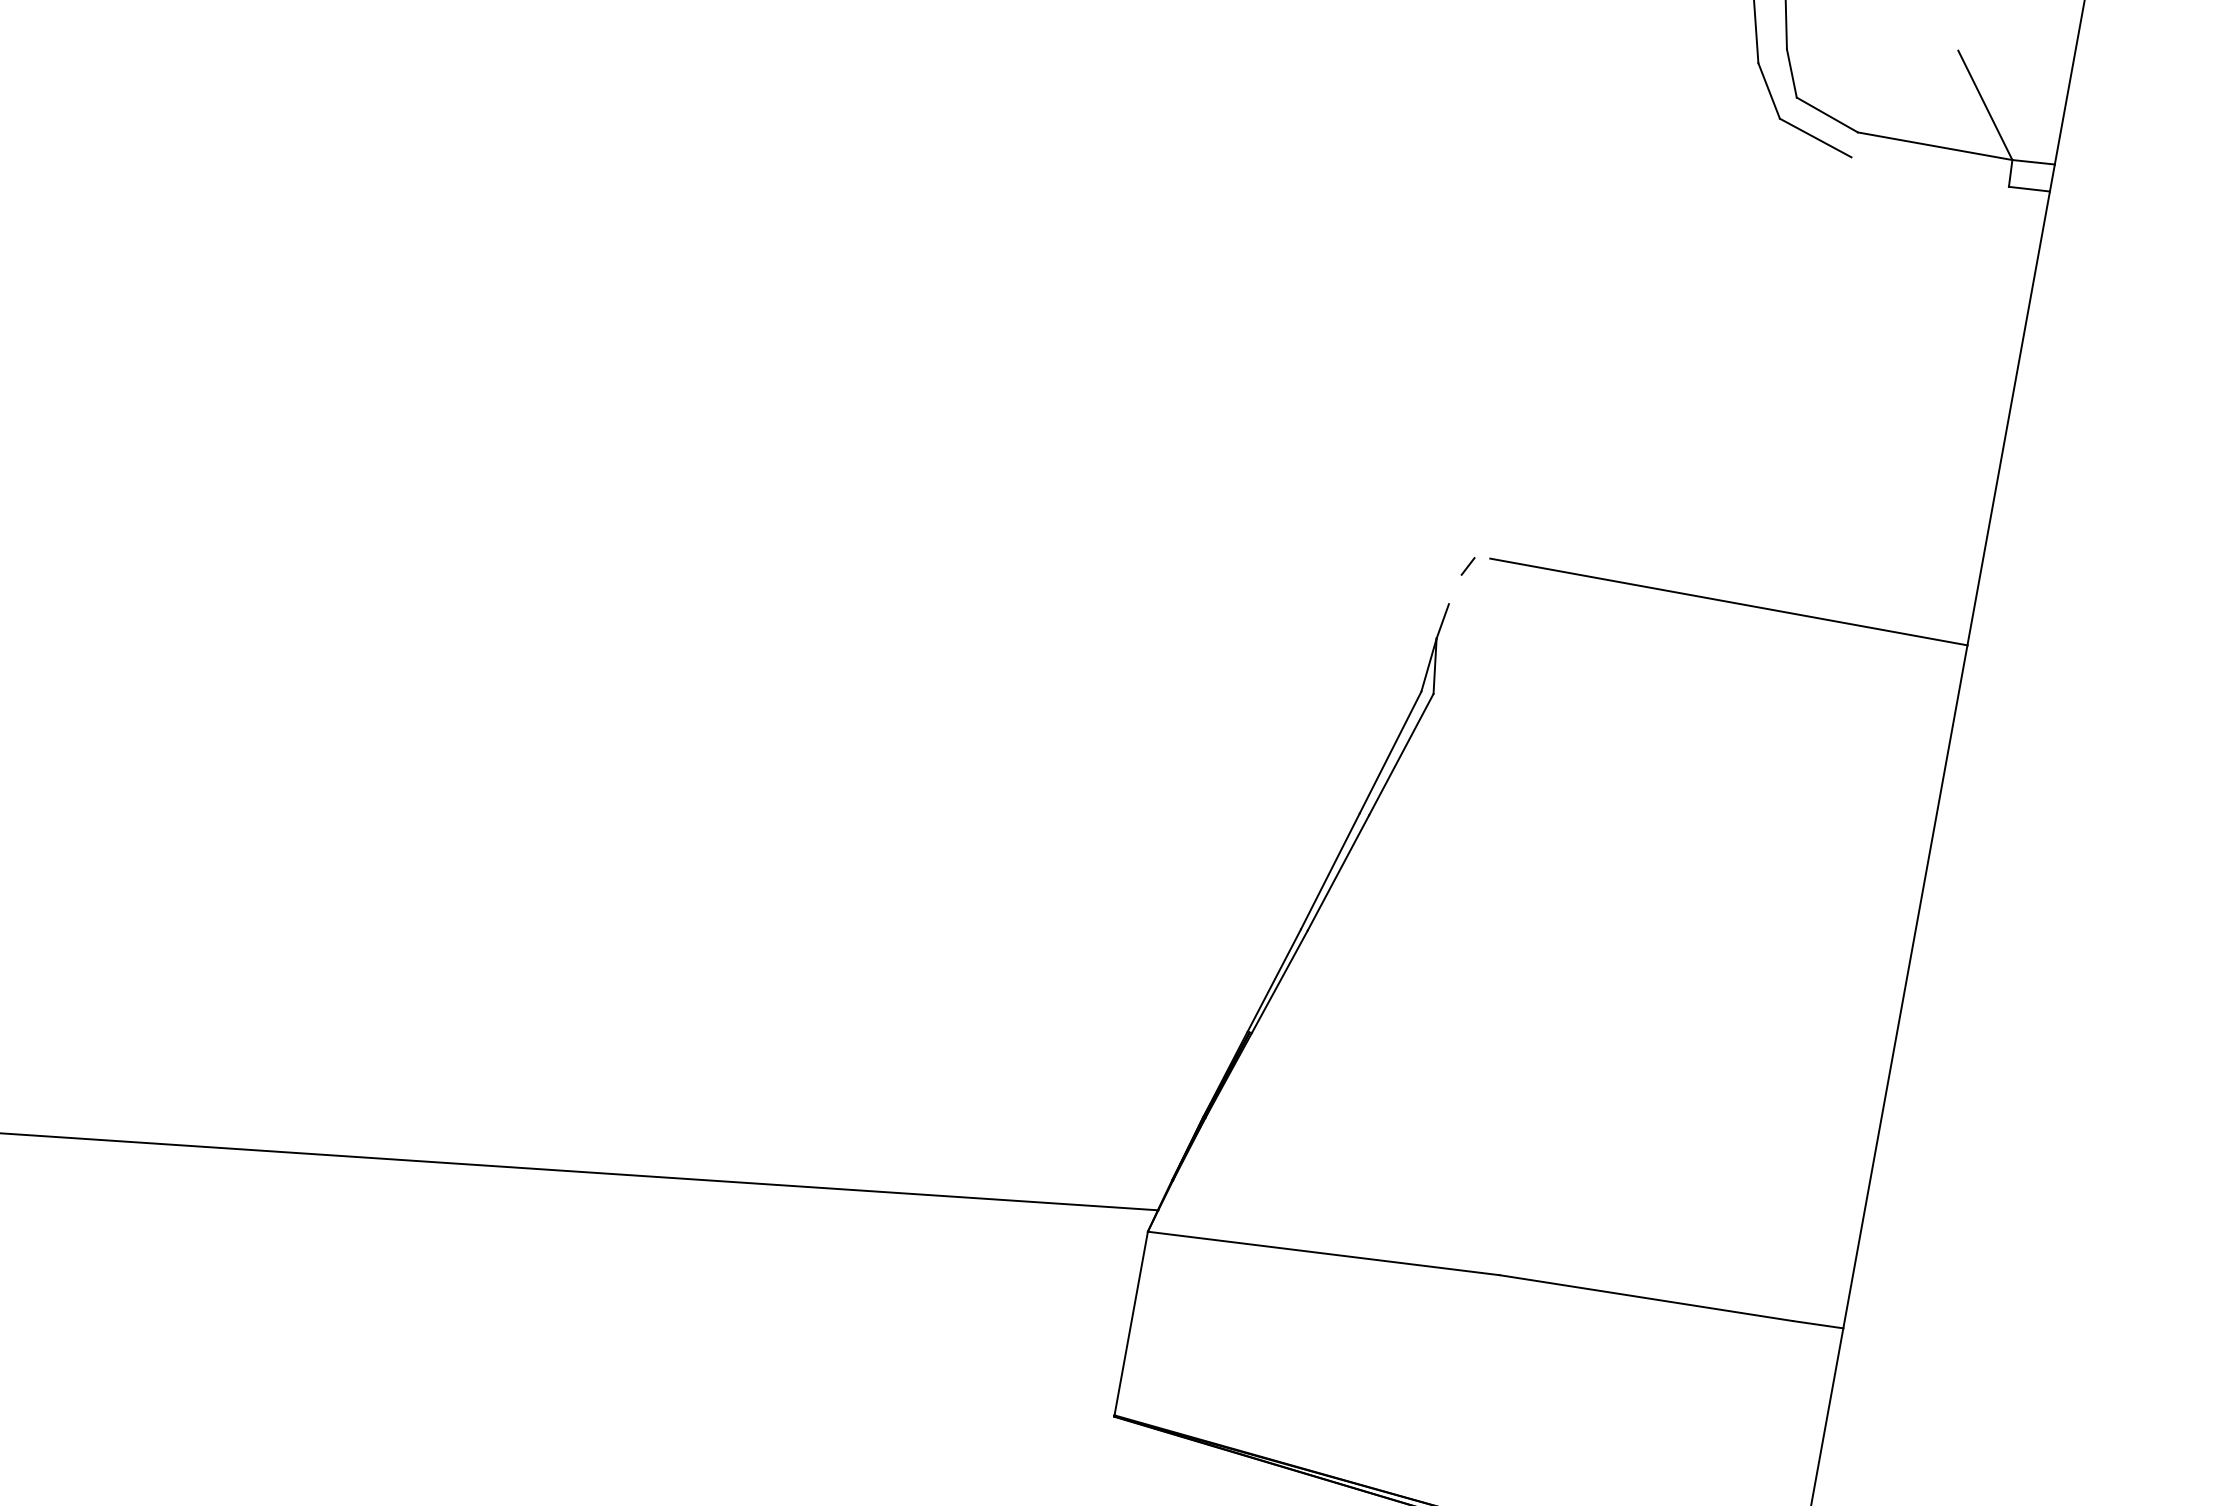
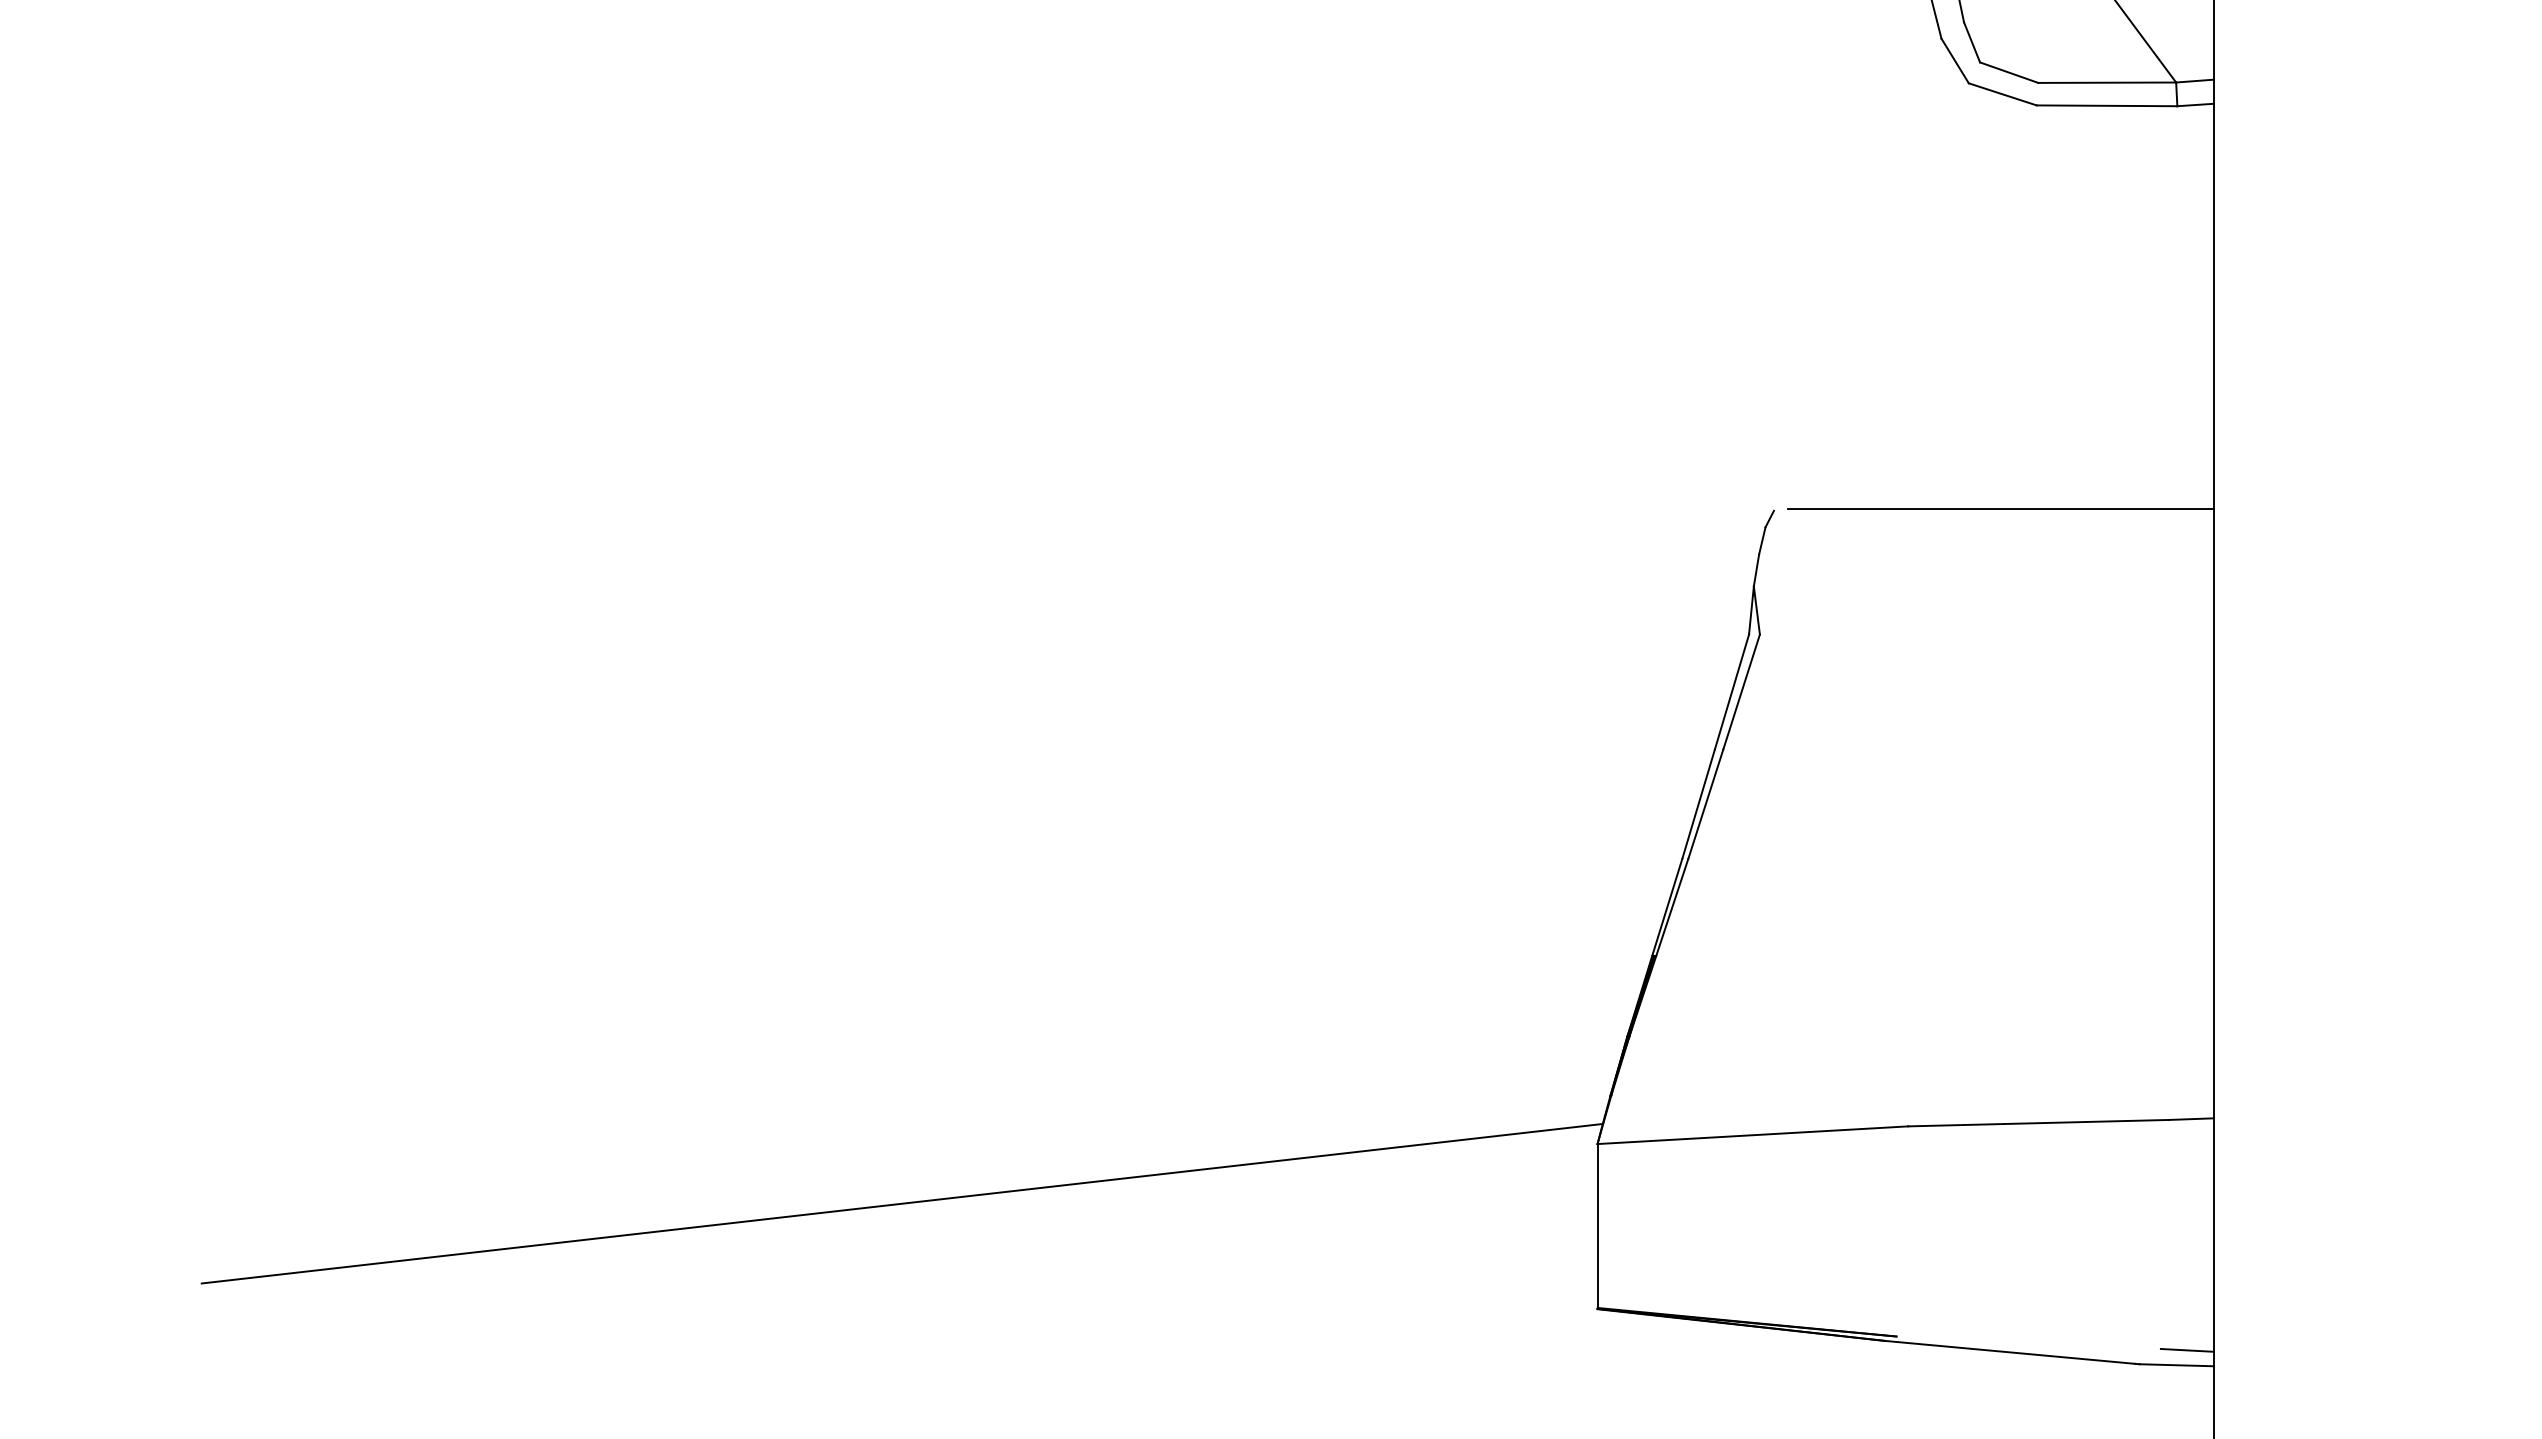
line: (1929, 171) -> (2106, 105), added
line: (1455, 588) -> (1762, 540), added

